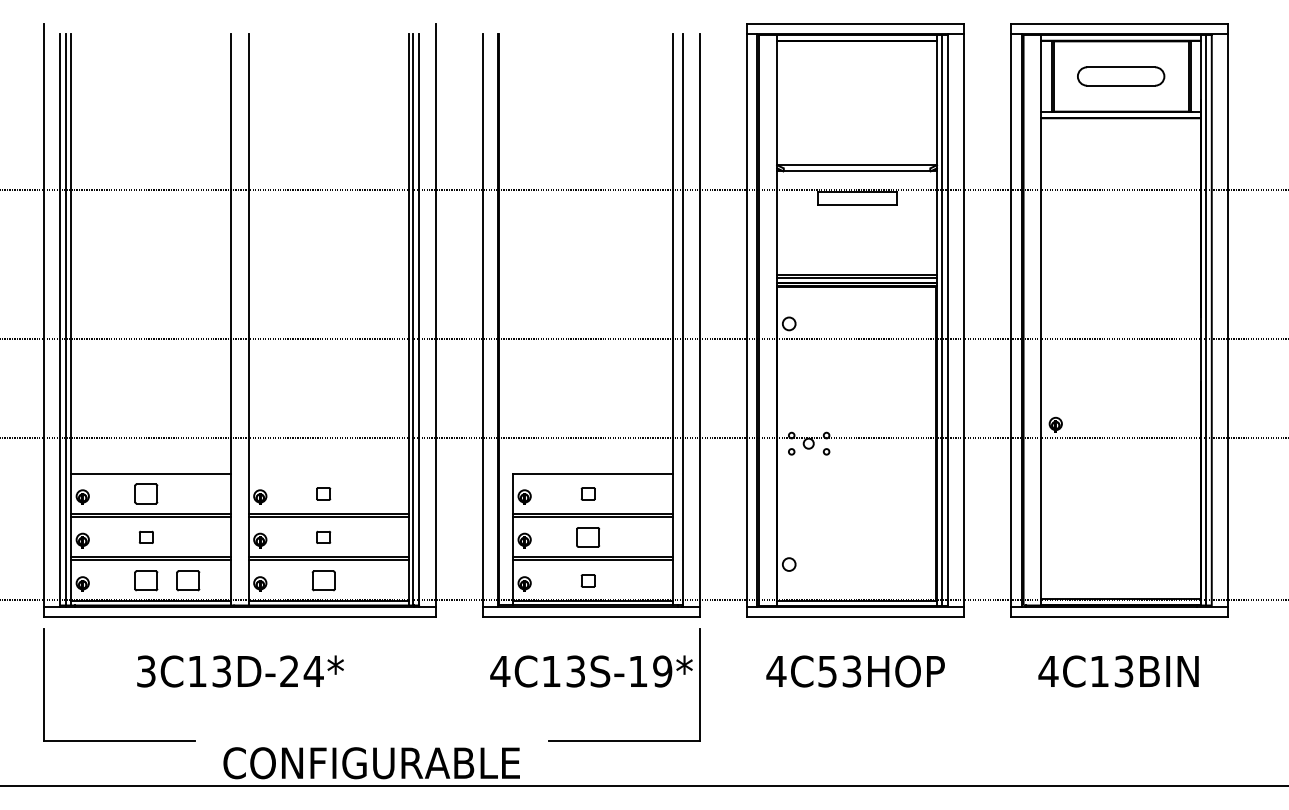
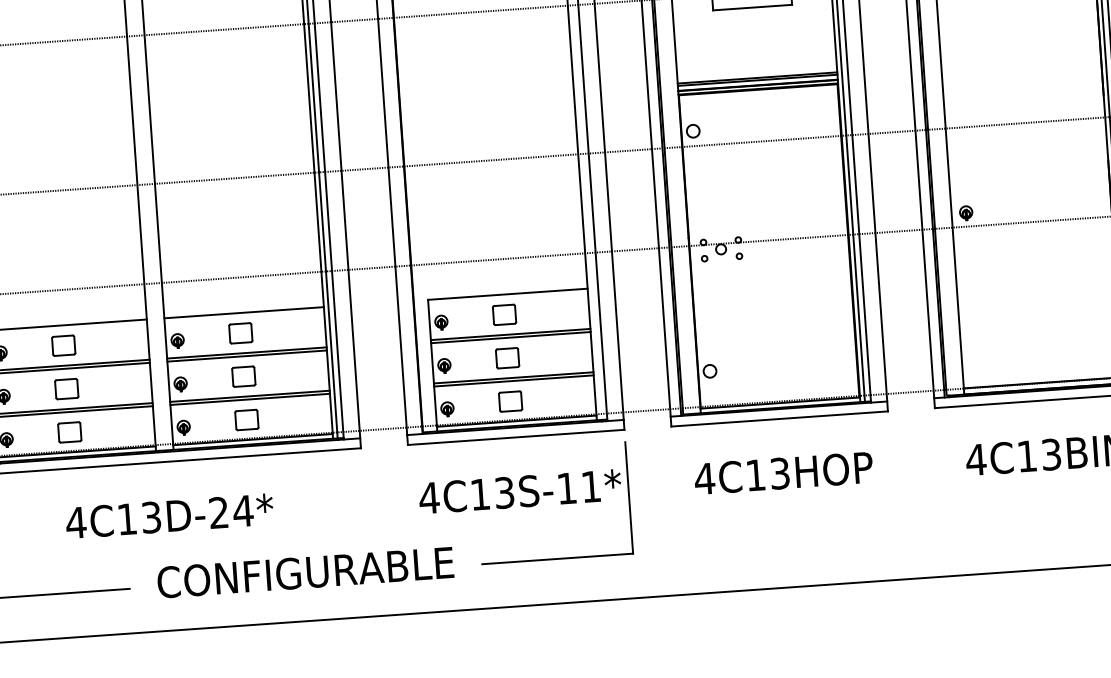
line: (328, 473) -> (244, 312), added
part: (323, 493) -> (240, 332), size x1.67
part: (588, 493) -> (504, 314), size x1.67
part: (146, 537) -> (66, 389), size x1.67
part: (323, 537) -> (243, 376), size x1.67
part: (188, 580) -> (111, 429), removed
part: (588, 580) -> (510, 401), size x1.67
text: (146, 671) -> (76, 522), 3C13D-24* -> 4C13D-24*
text: (662, 671) -> (591, 486), 4C13S-19* -> 4C13S-11*
text: (827, 671) -> (755, 475), 4C53HOP -> 4C13HOP
text: (371, 763) -> (305, 572), moved

